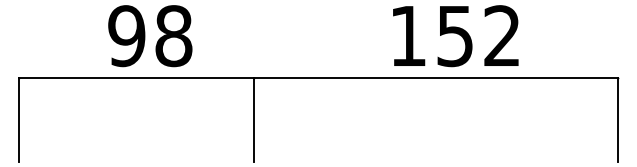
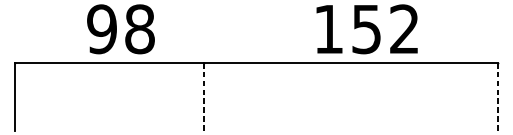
line: (253, 119) -> (204, 96), solid -> dashed
line: (617, 119) -> (497, 96), solid -> dashed

